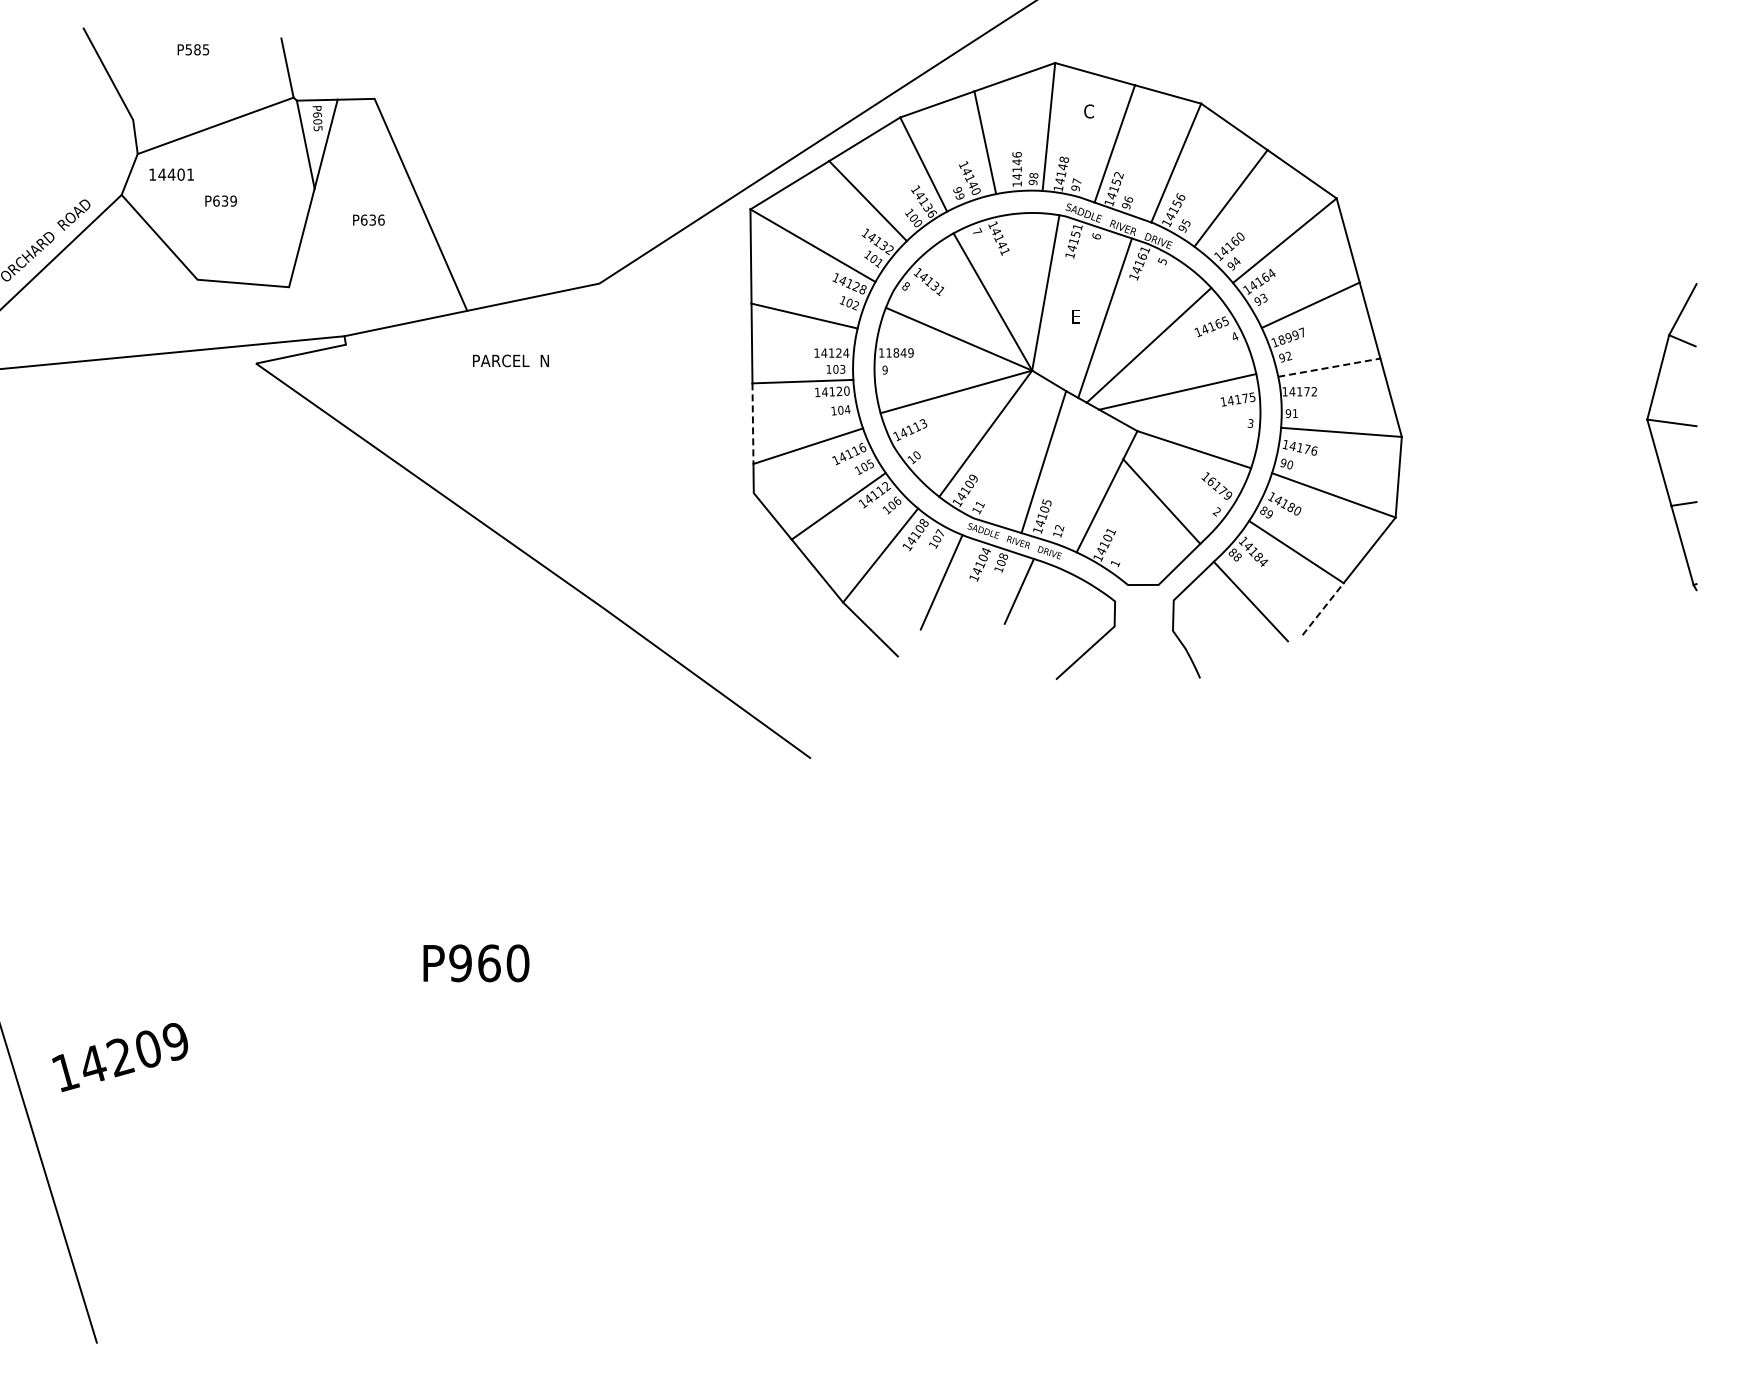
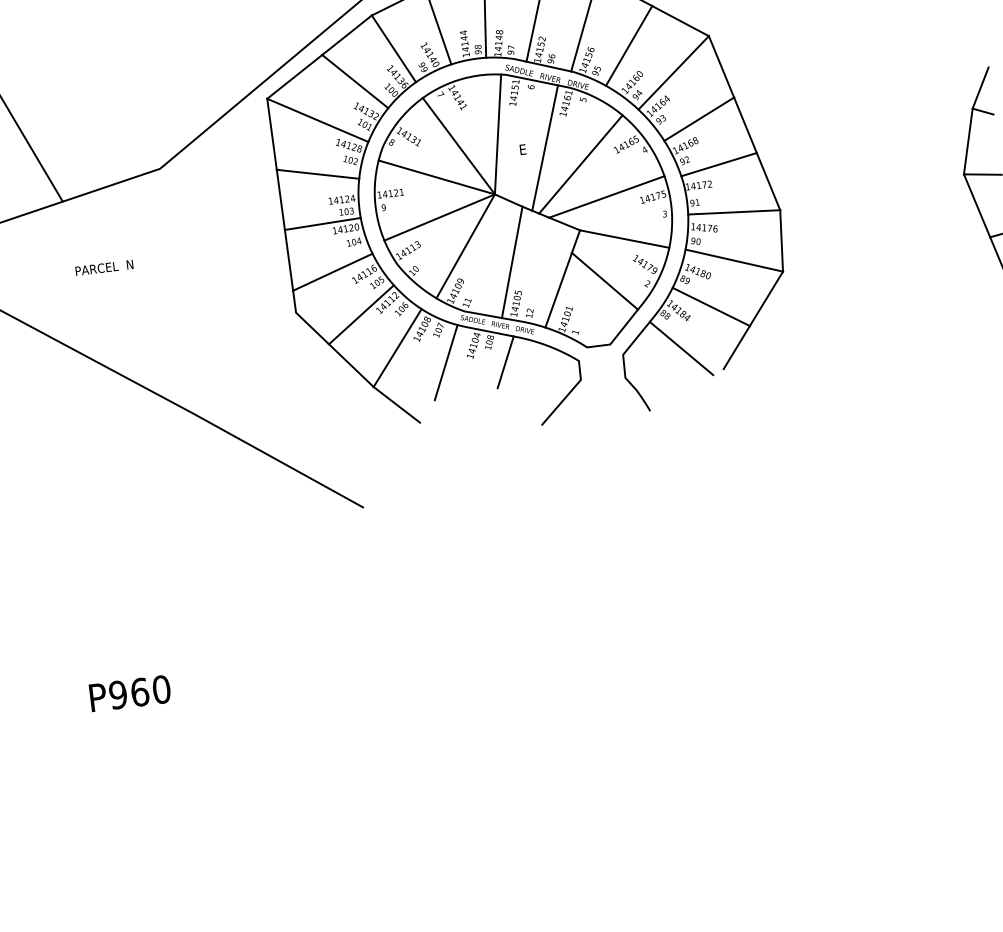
text: (1016, 154) -> (463, 32), 14146 -> 14144
text: (1292, 335) -> (688, 143), 18997 -> 14168
text: (899, 352) -> (393, 193), 11849 -> 14121
text: (510, 360) -> (104, 267), moved
line: (1329, 367) -> (719, 164), dashed -> solid
line: (752, 424) -> (288, 261), dashed -> solid
text: (1211, 481) -> (640, 261), 16179 -> 14179
line: (1323, 608) -> (736, 347), dashed -> solid

